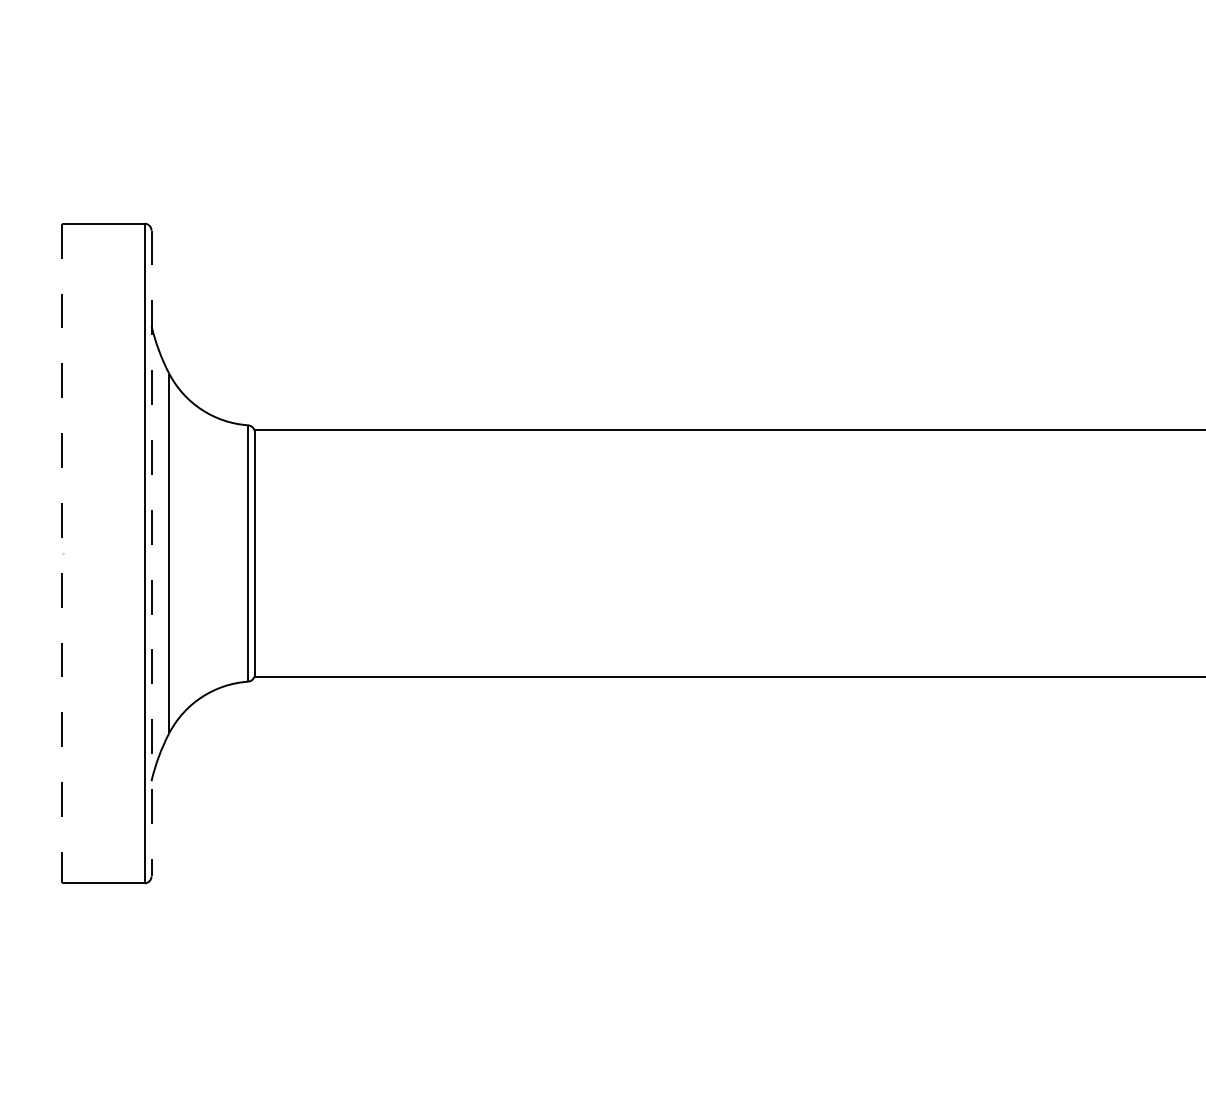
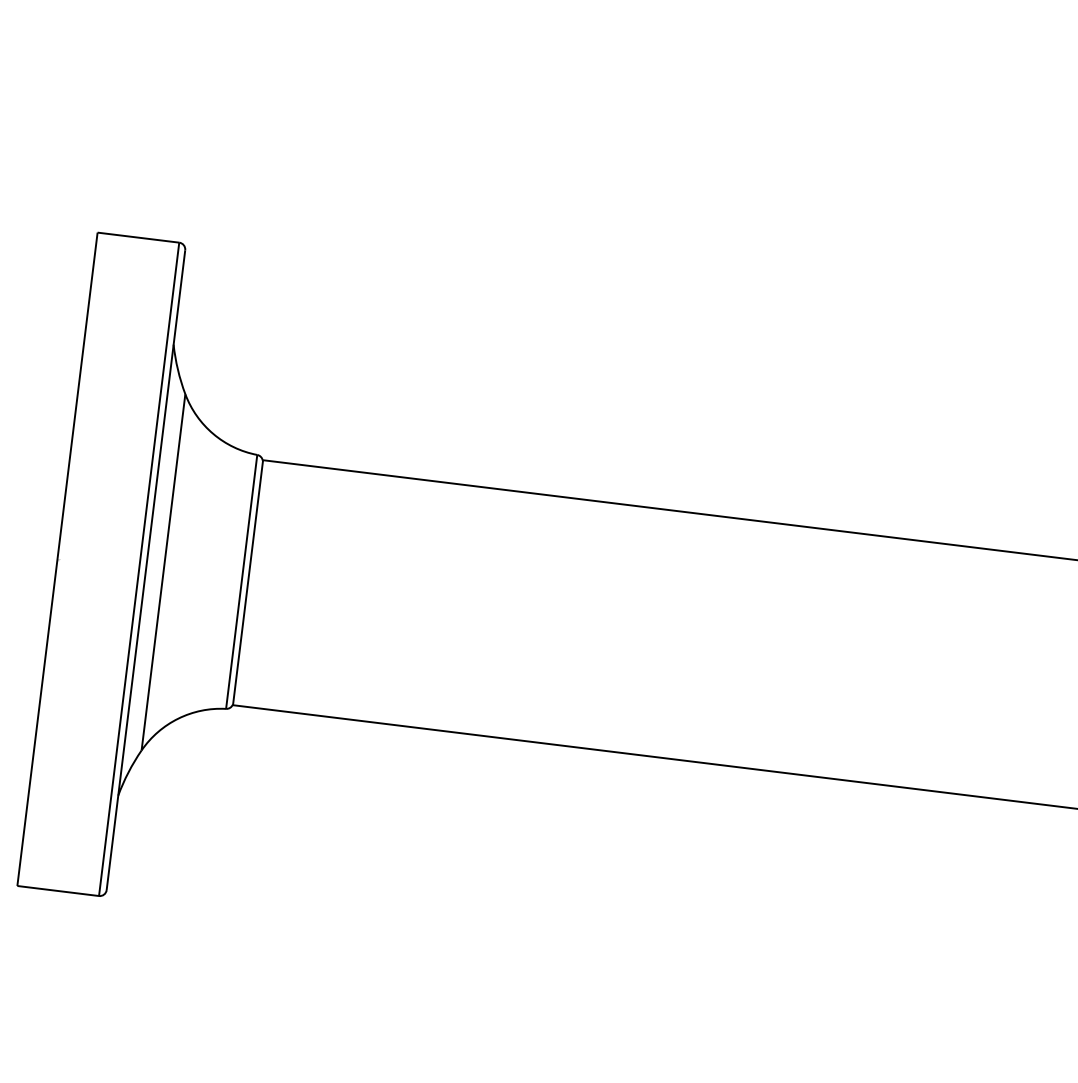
line: (62, 553) -> (57, 559), dashed -> solid
line: (151, 553) -> (145, 570), dashed -> solid

